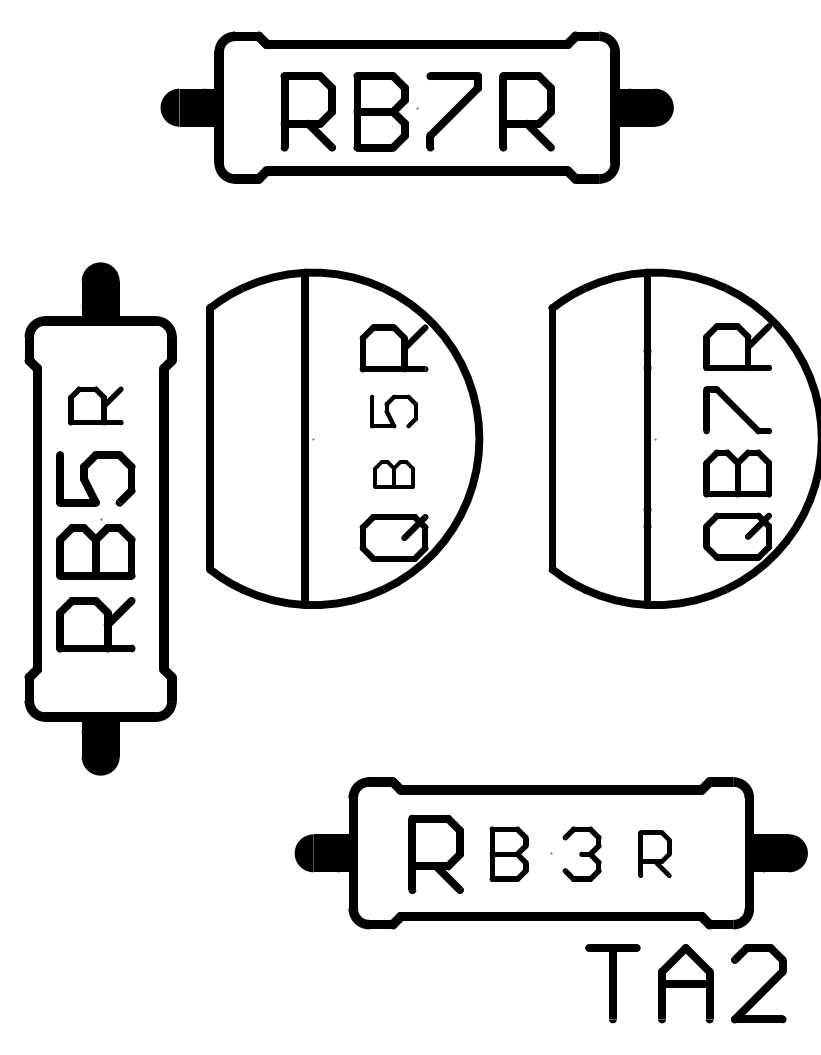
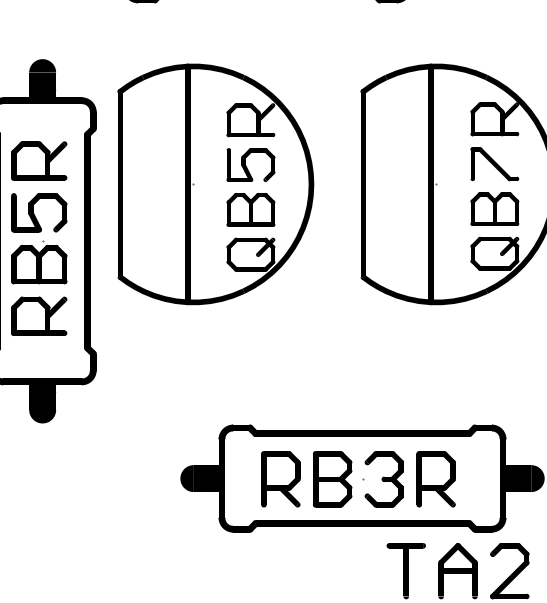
part: (95, 405) -> (39, 160), size x1.43
part: (393, 411) -> (250, 164), size x1.43
part: (393, 474) -> (250, 209), size x1.67
part: (508, 853) -> (332, 478), size x1.43
part: (581, 853) -> (383, 478), size x1.43
part: (654, 853) -> (435, 478), size x1.67

